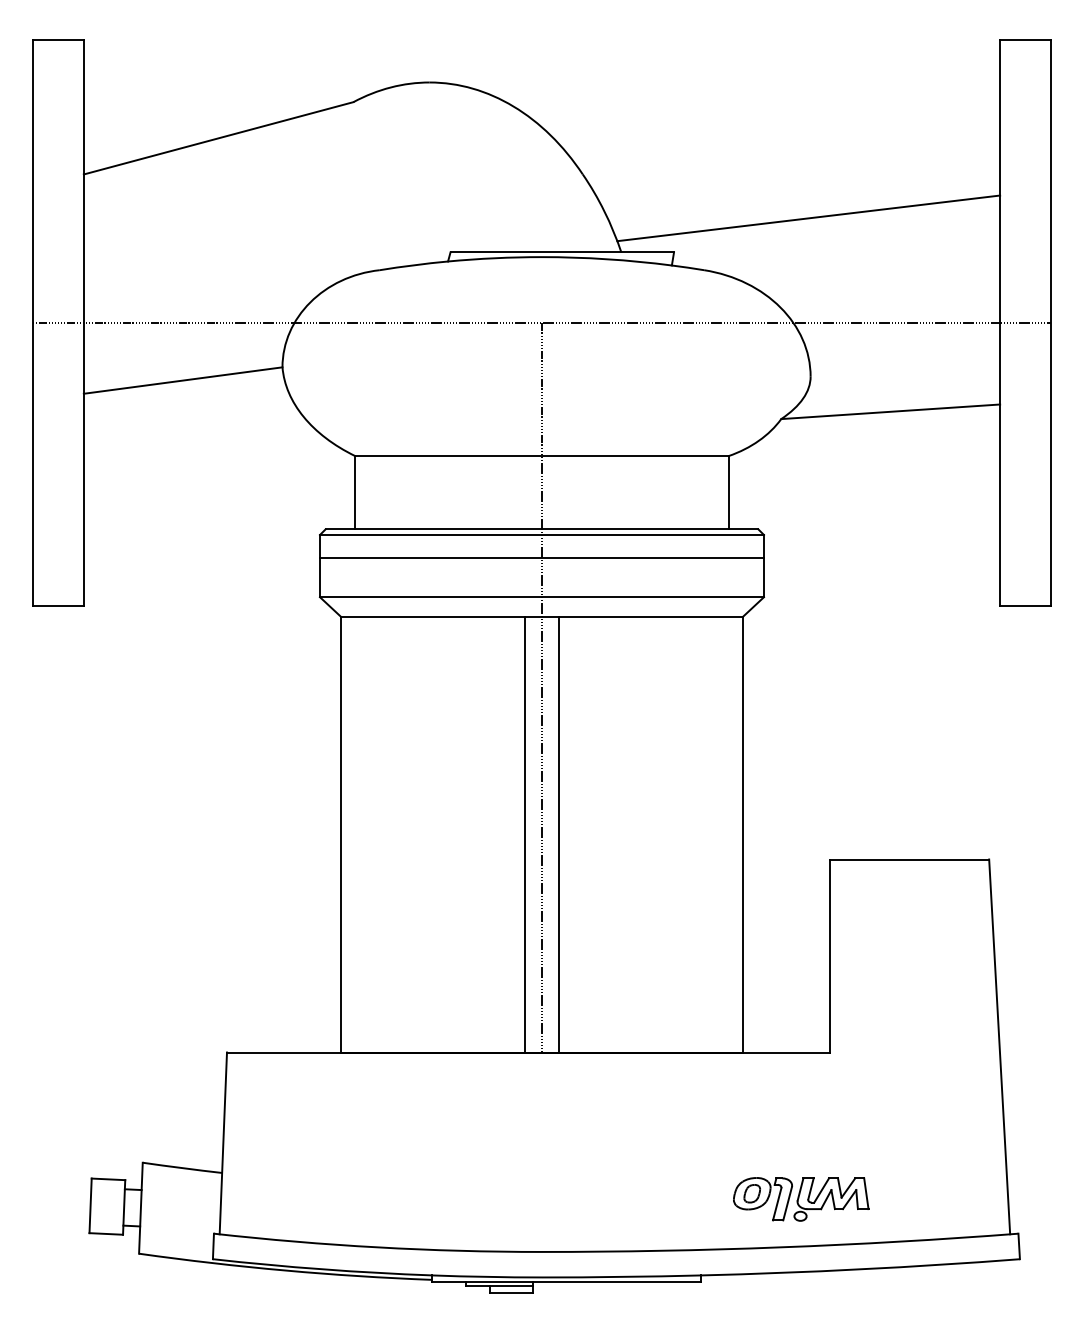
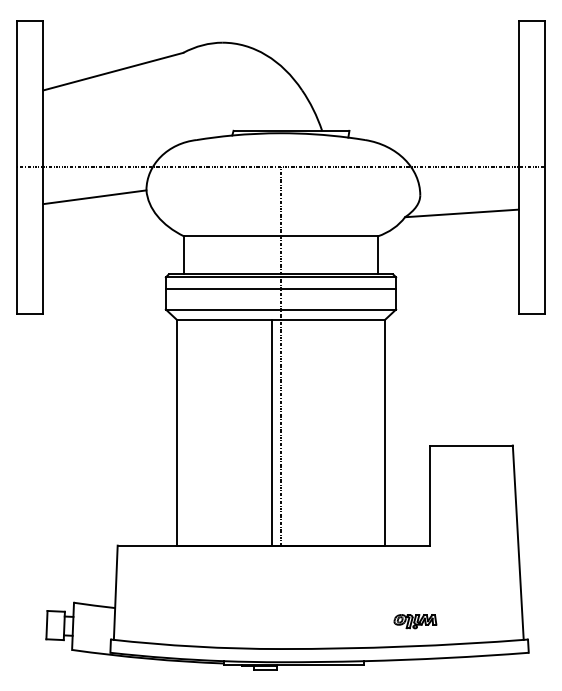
line: (809, 217) -> (419, 112), removed
line: (558, 834) -> (289, 432), removed
part: (801, 1198) -> (415, 621), size x0.6

